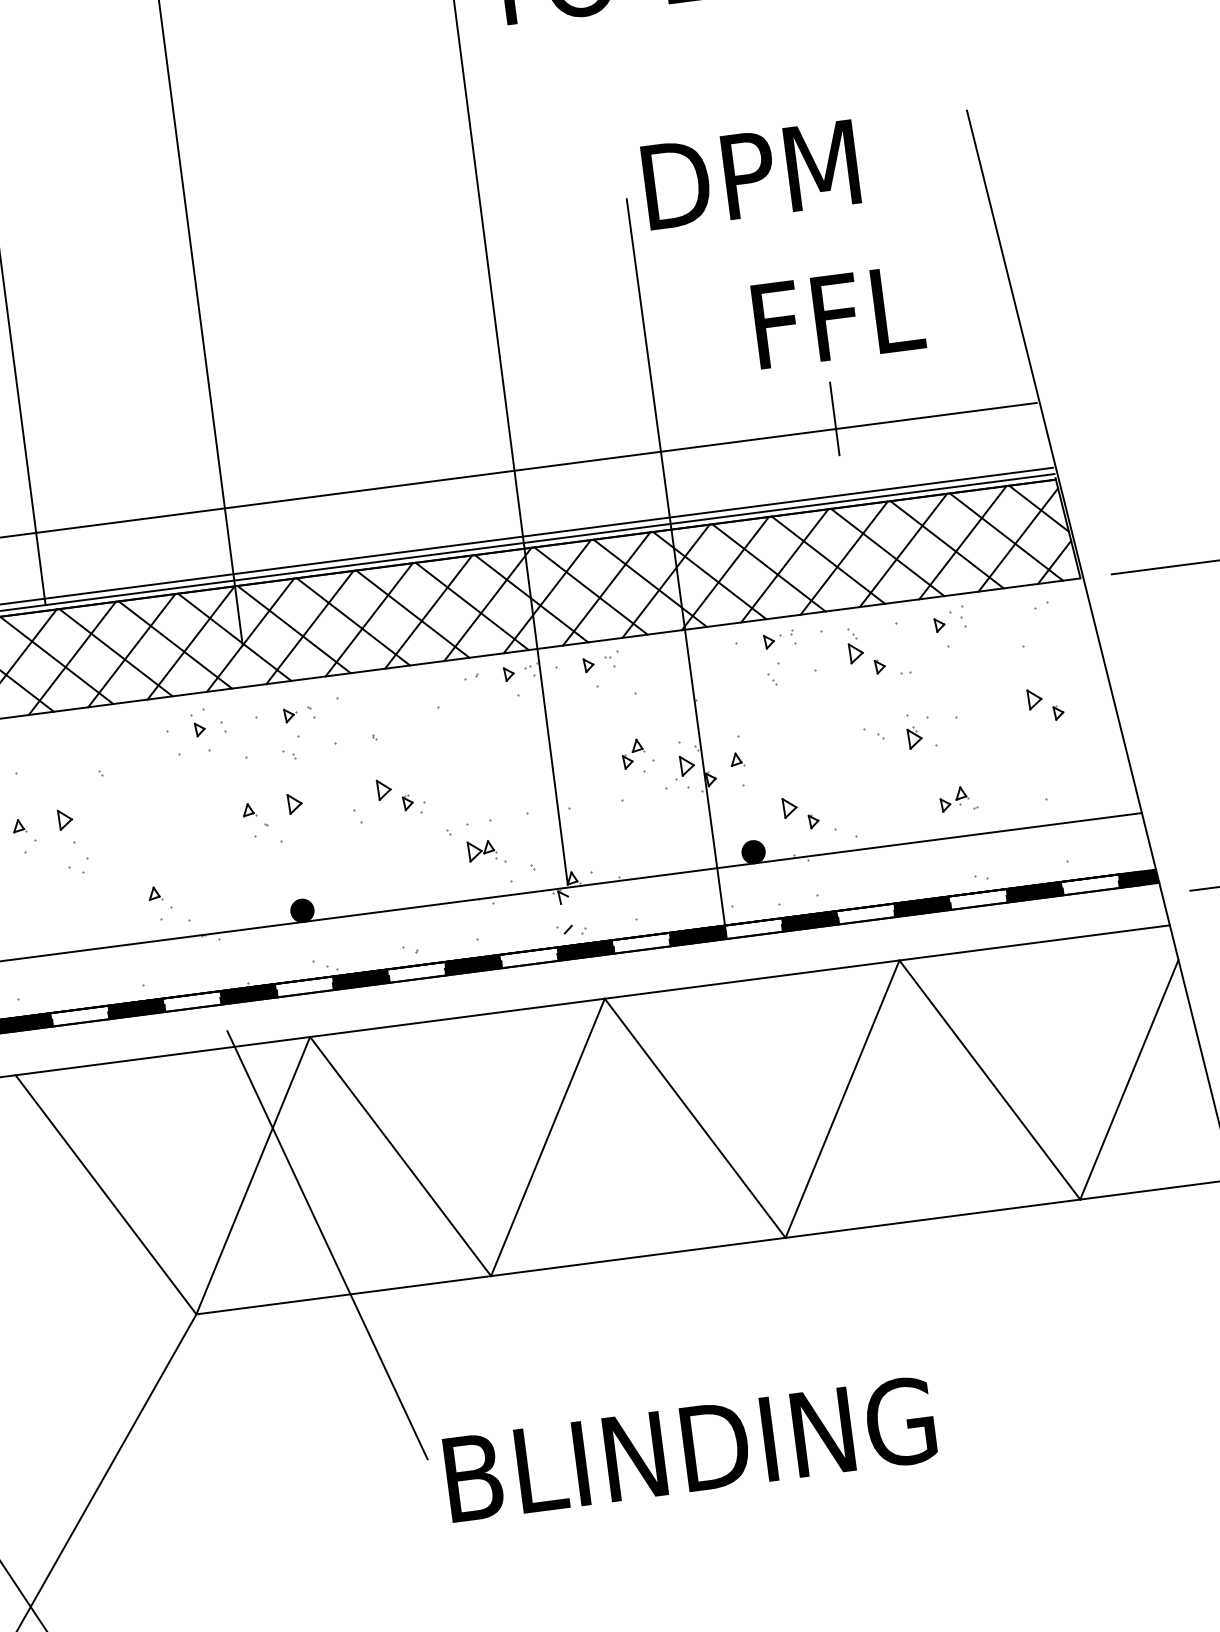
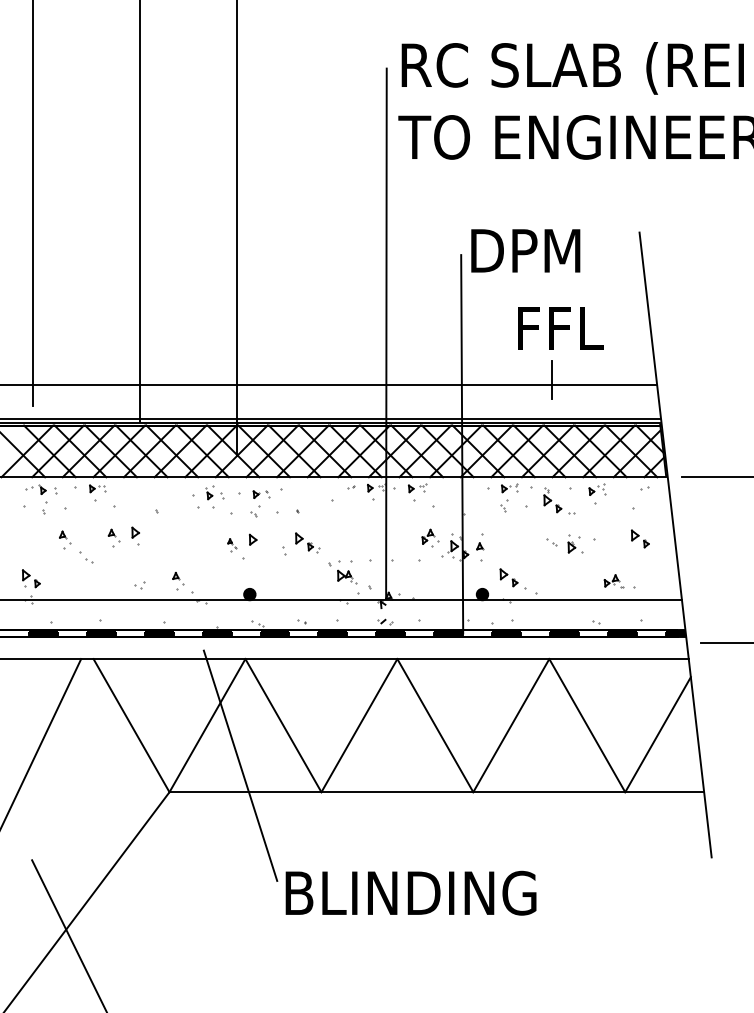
part: (957, 799) -> (613, 581), moved
part: (256, 818) -> (232, 544), size x0.7
part: (79, 866) -> (139, 585), moved

